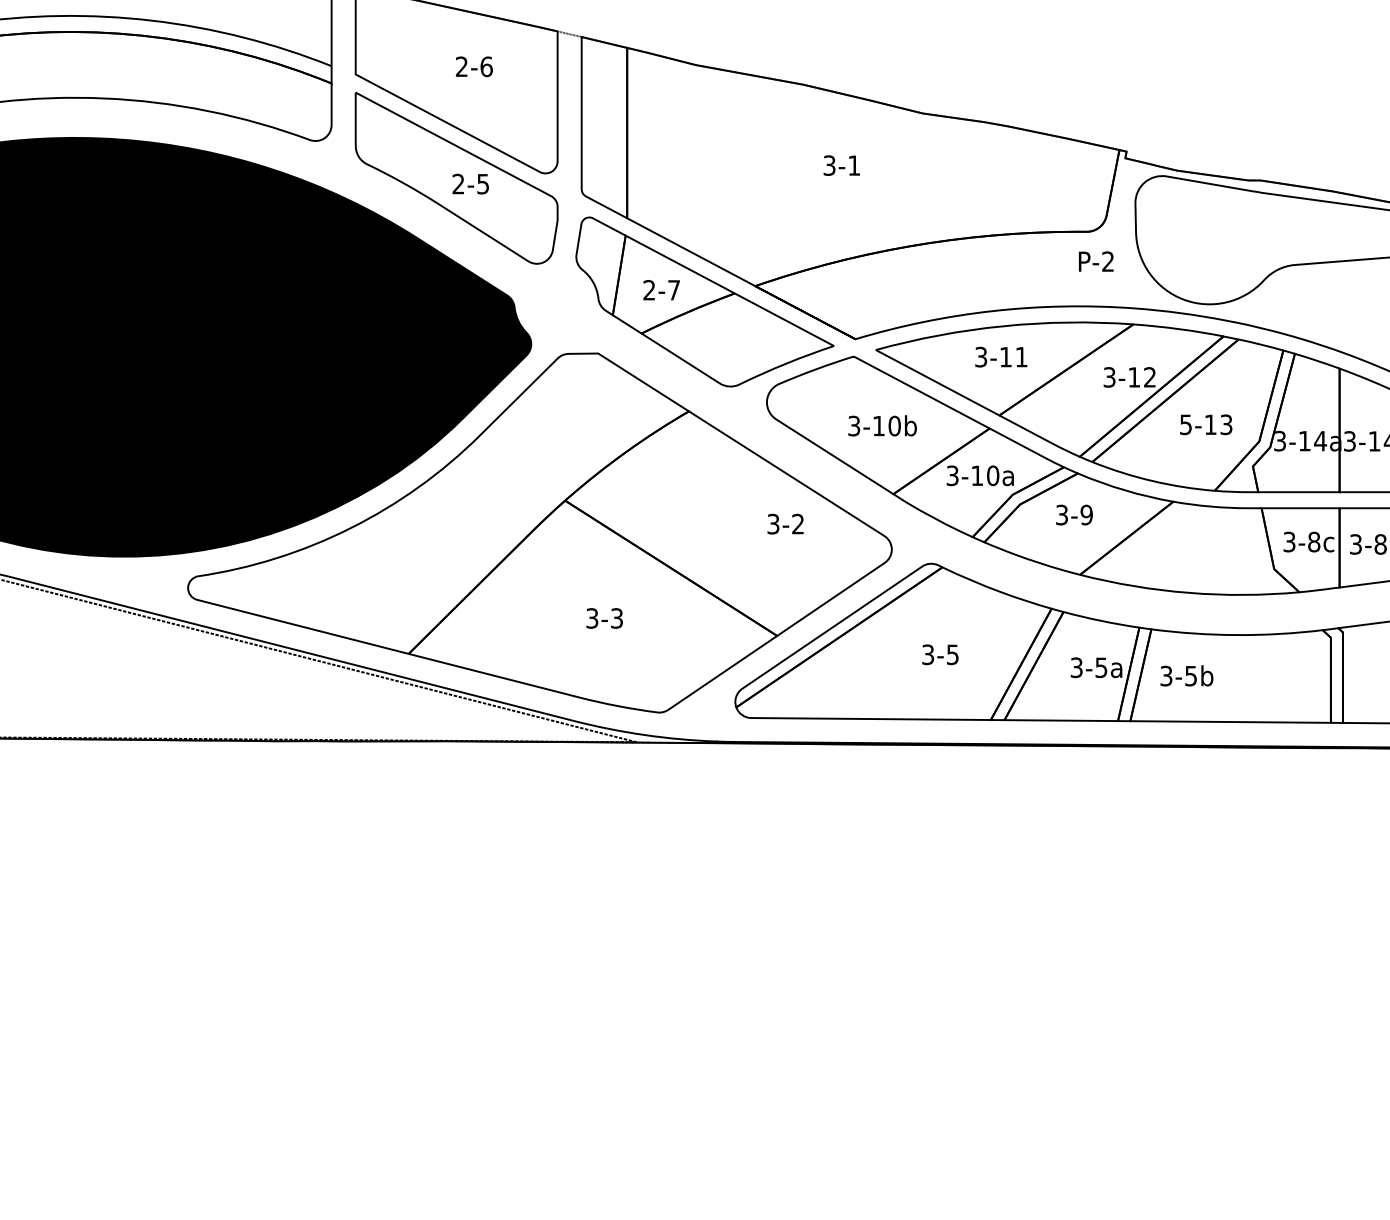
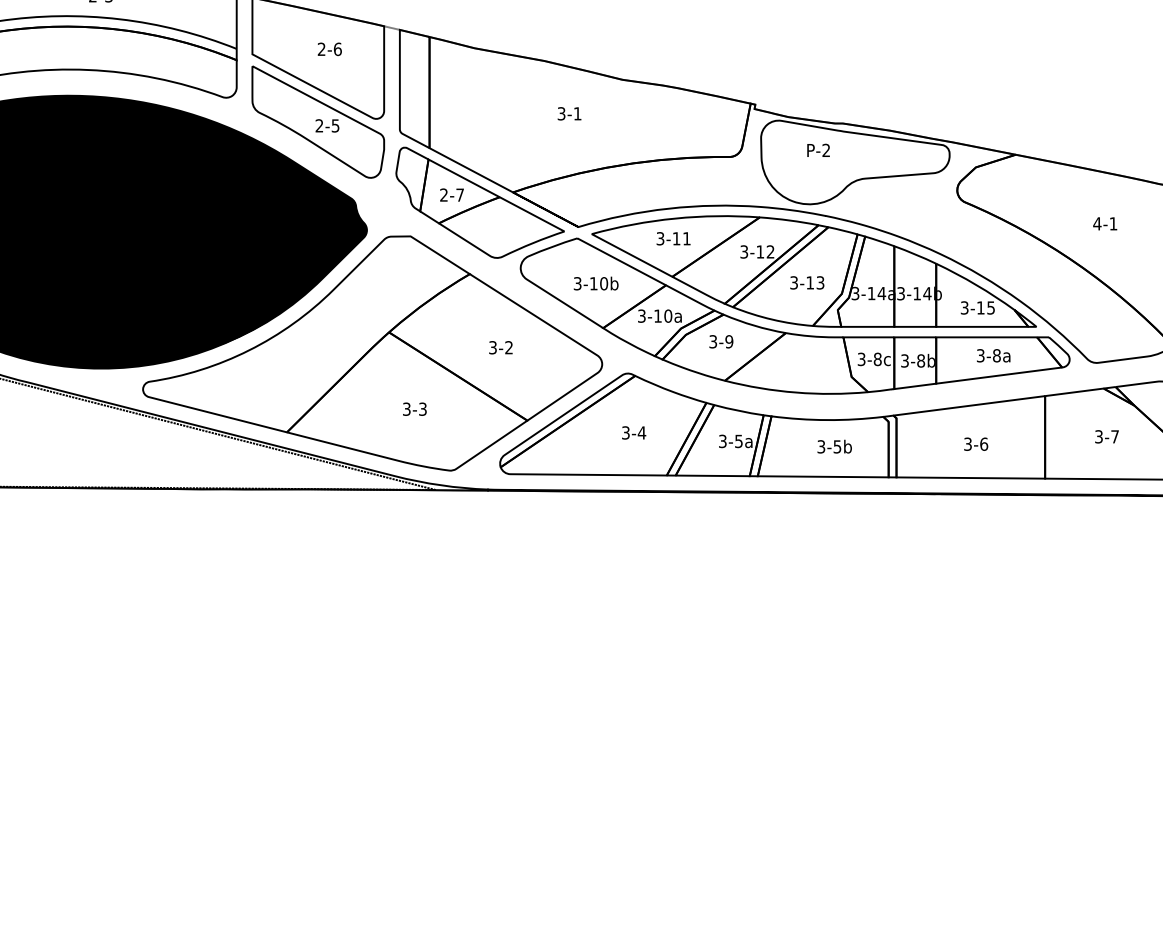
text: (1096, 260) -> (818, 149), moved
text: (1185, 424) -> (793, 282), 5-13 -> 3-13
text: (784, 523) -> (500, 347), moved
text: (952, 654) -> (641, 432), 3-5 -> 3-4
text: (1186, 675) -> (834, 446), moved

